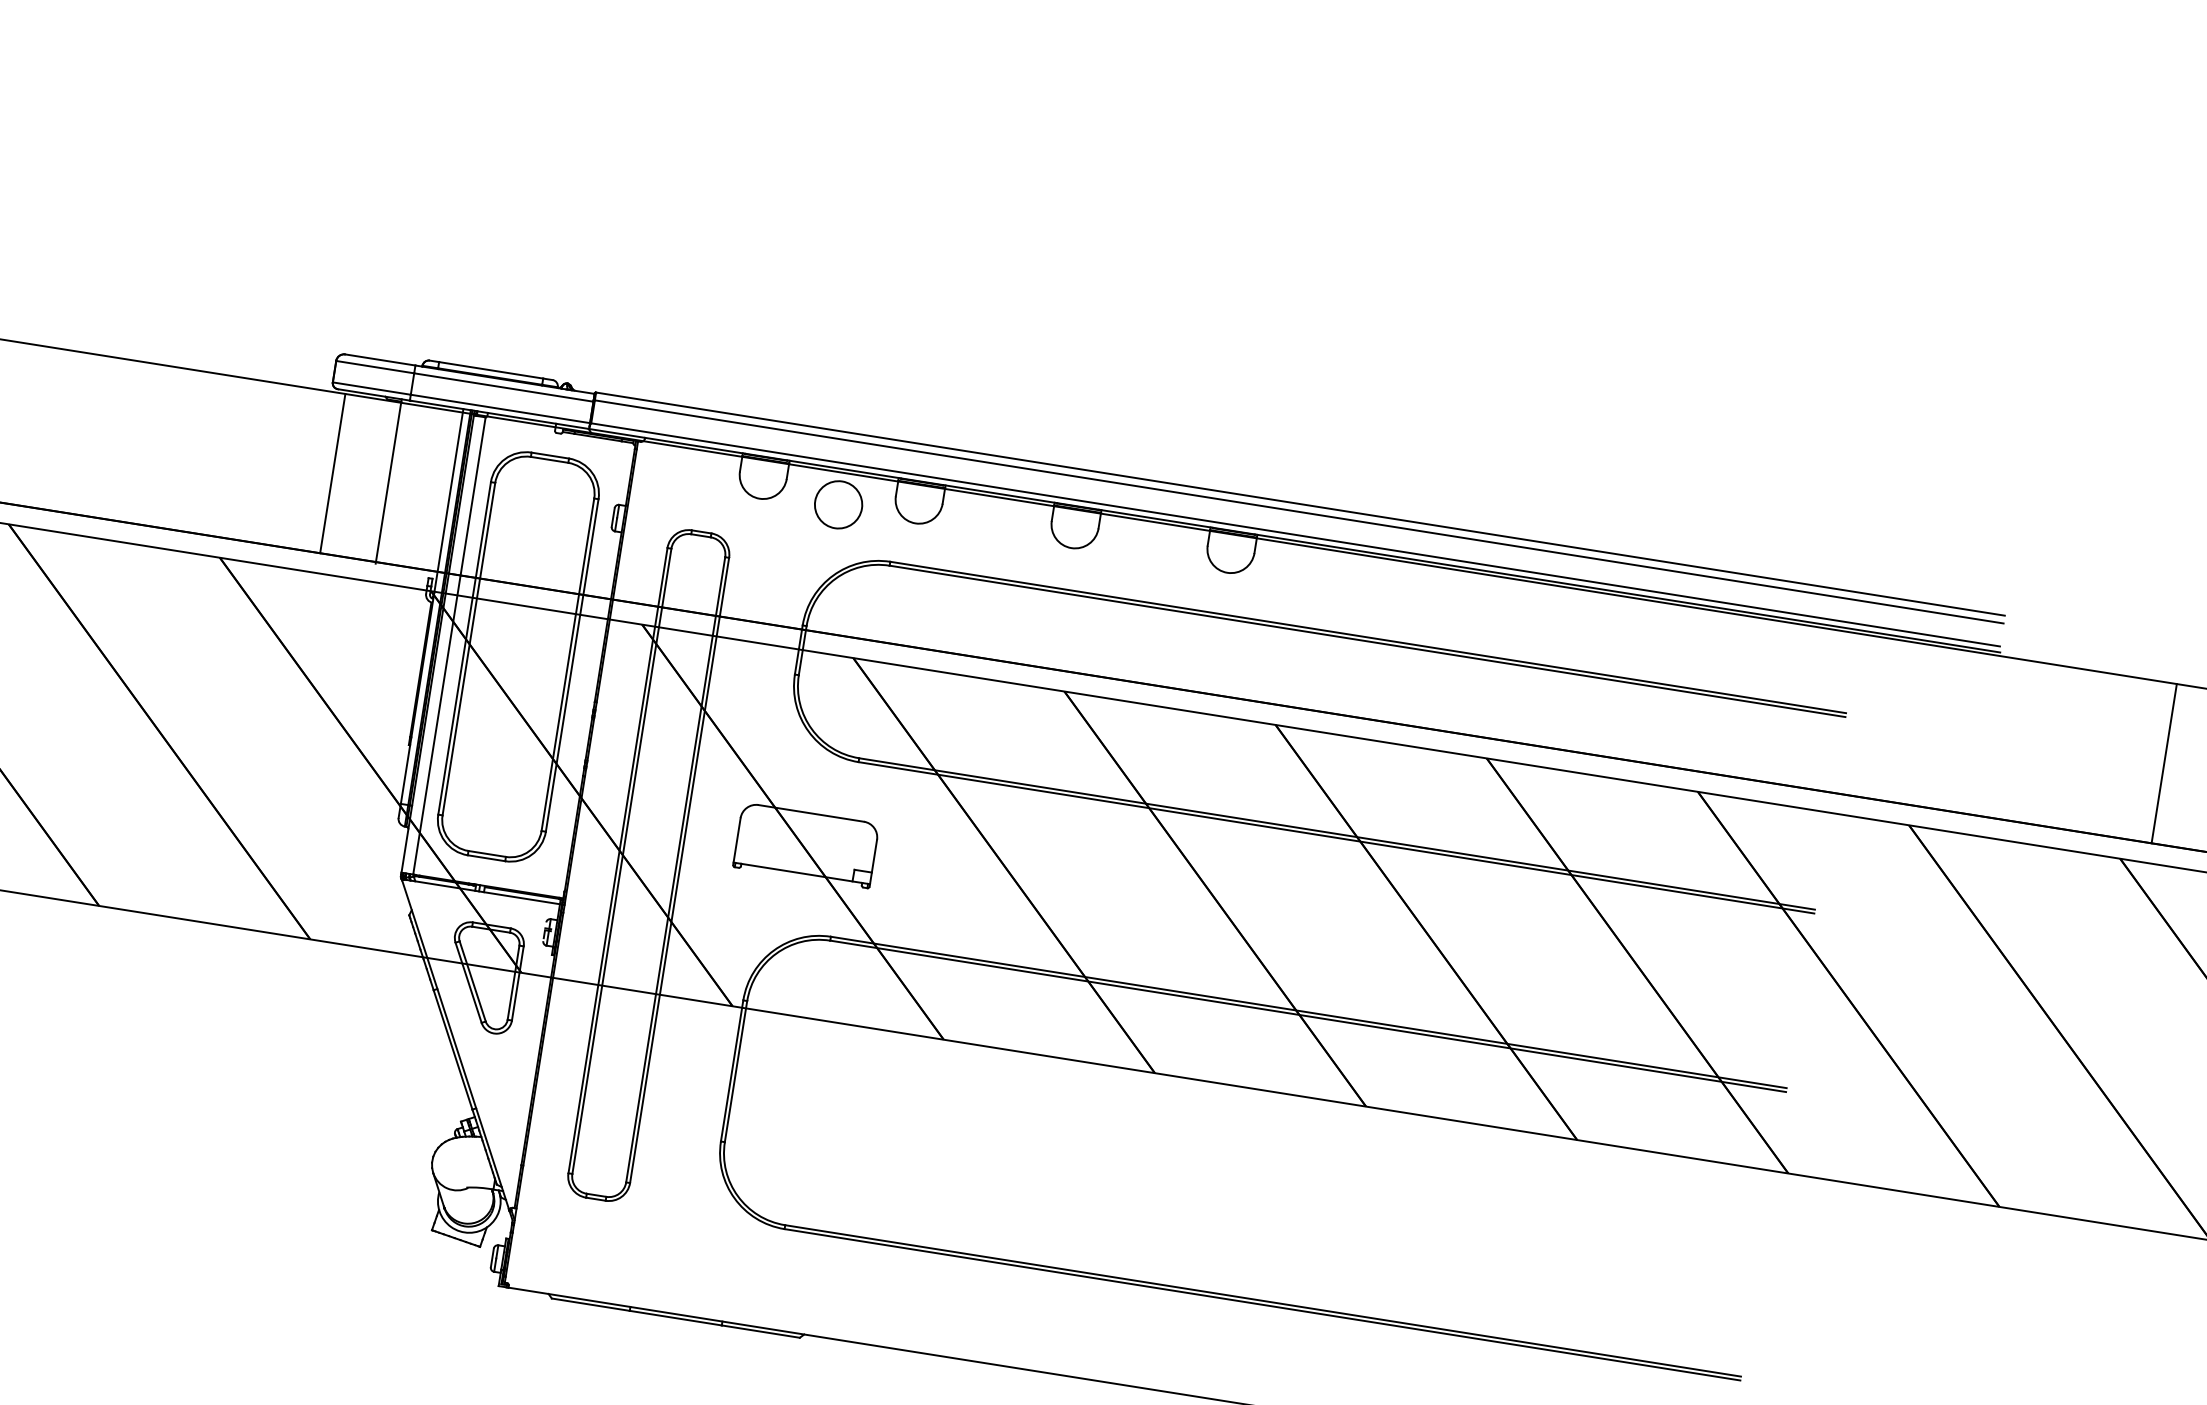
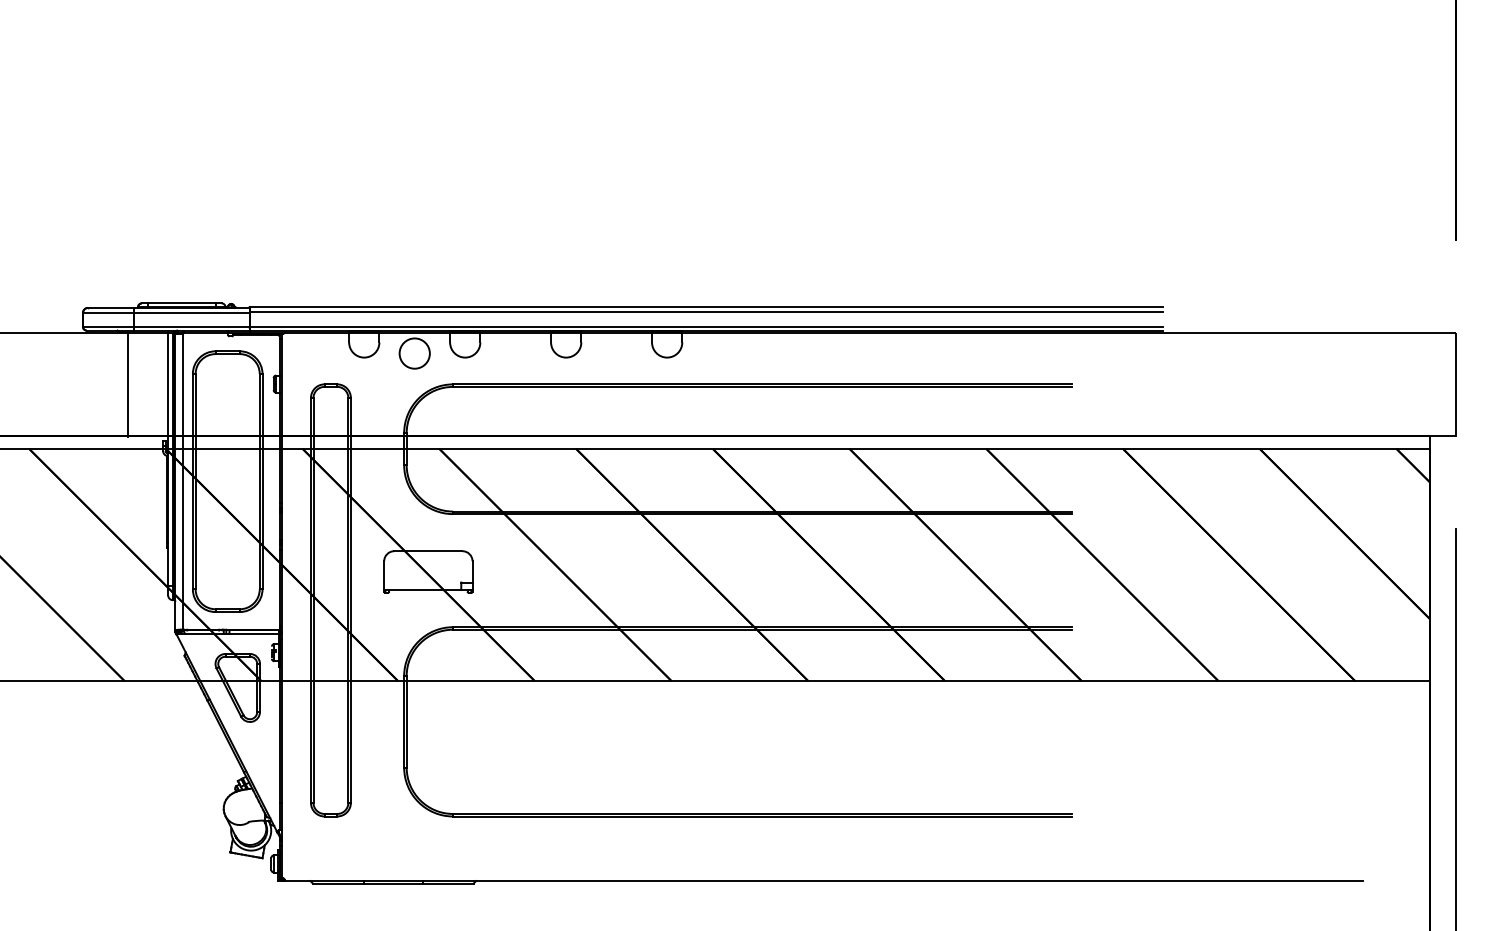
line: (333, 473) -> (92, 384), removed
line: (2164, 763) -> (1278, 384), removed

